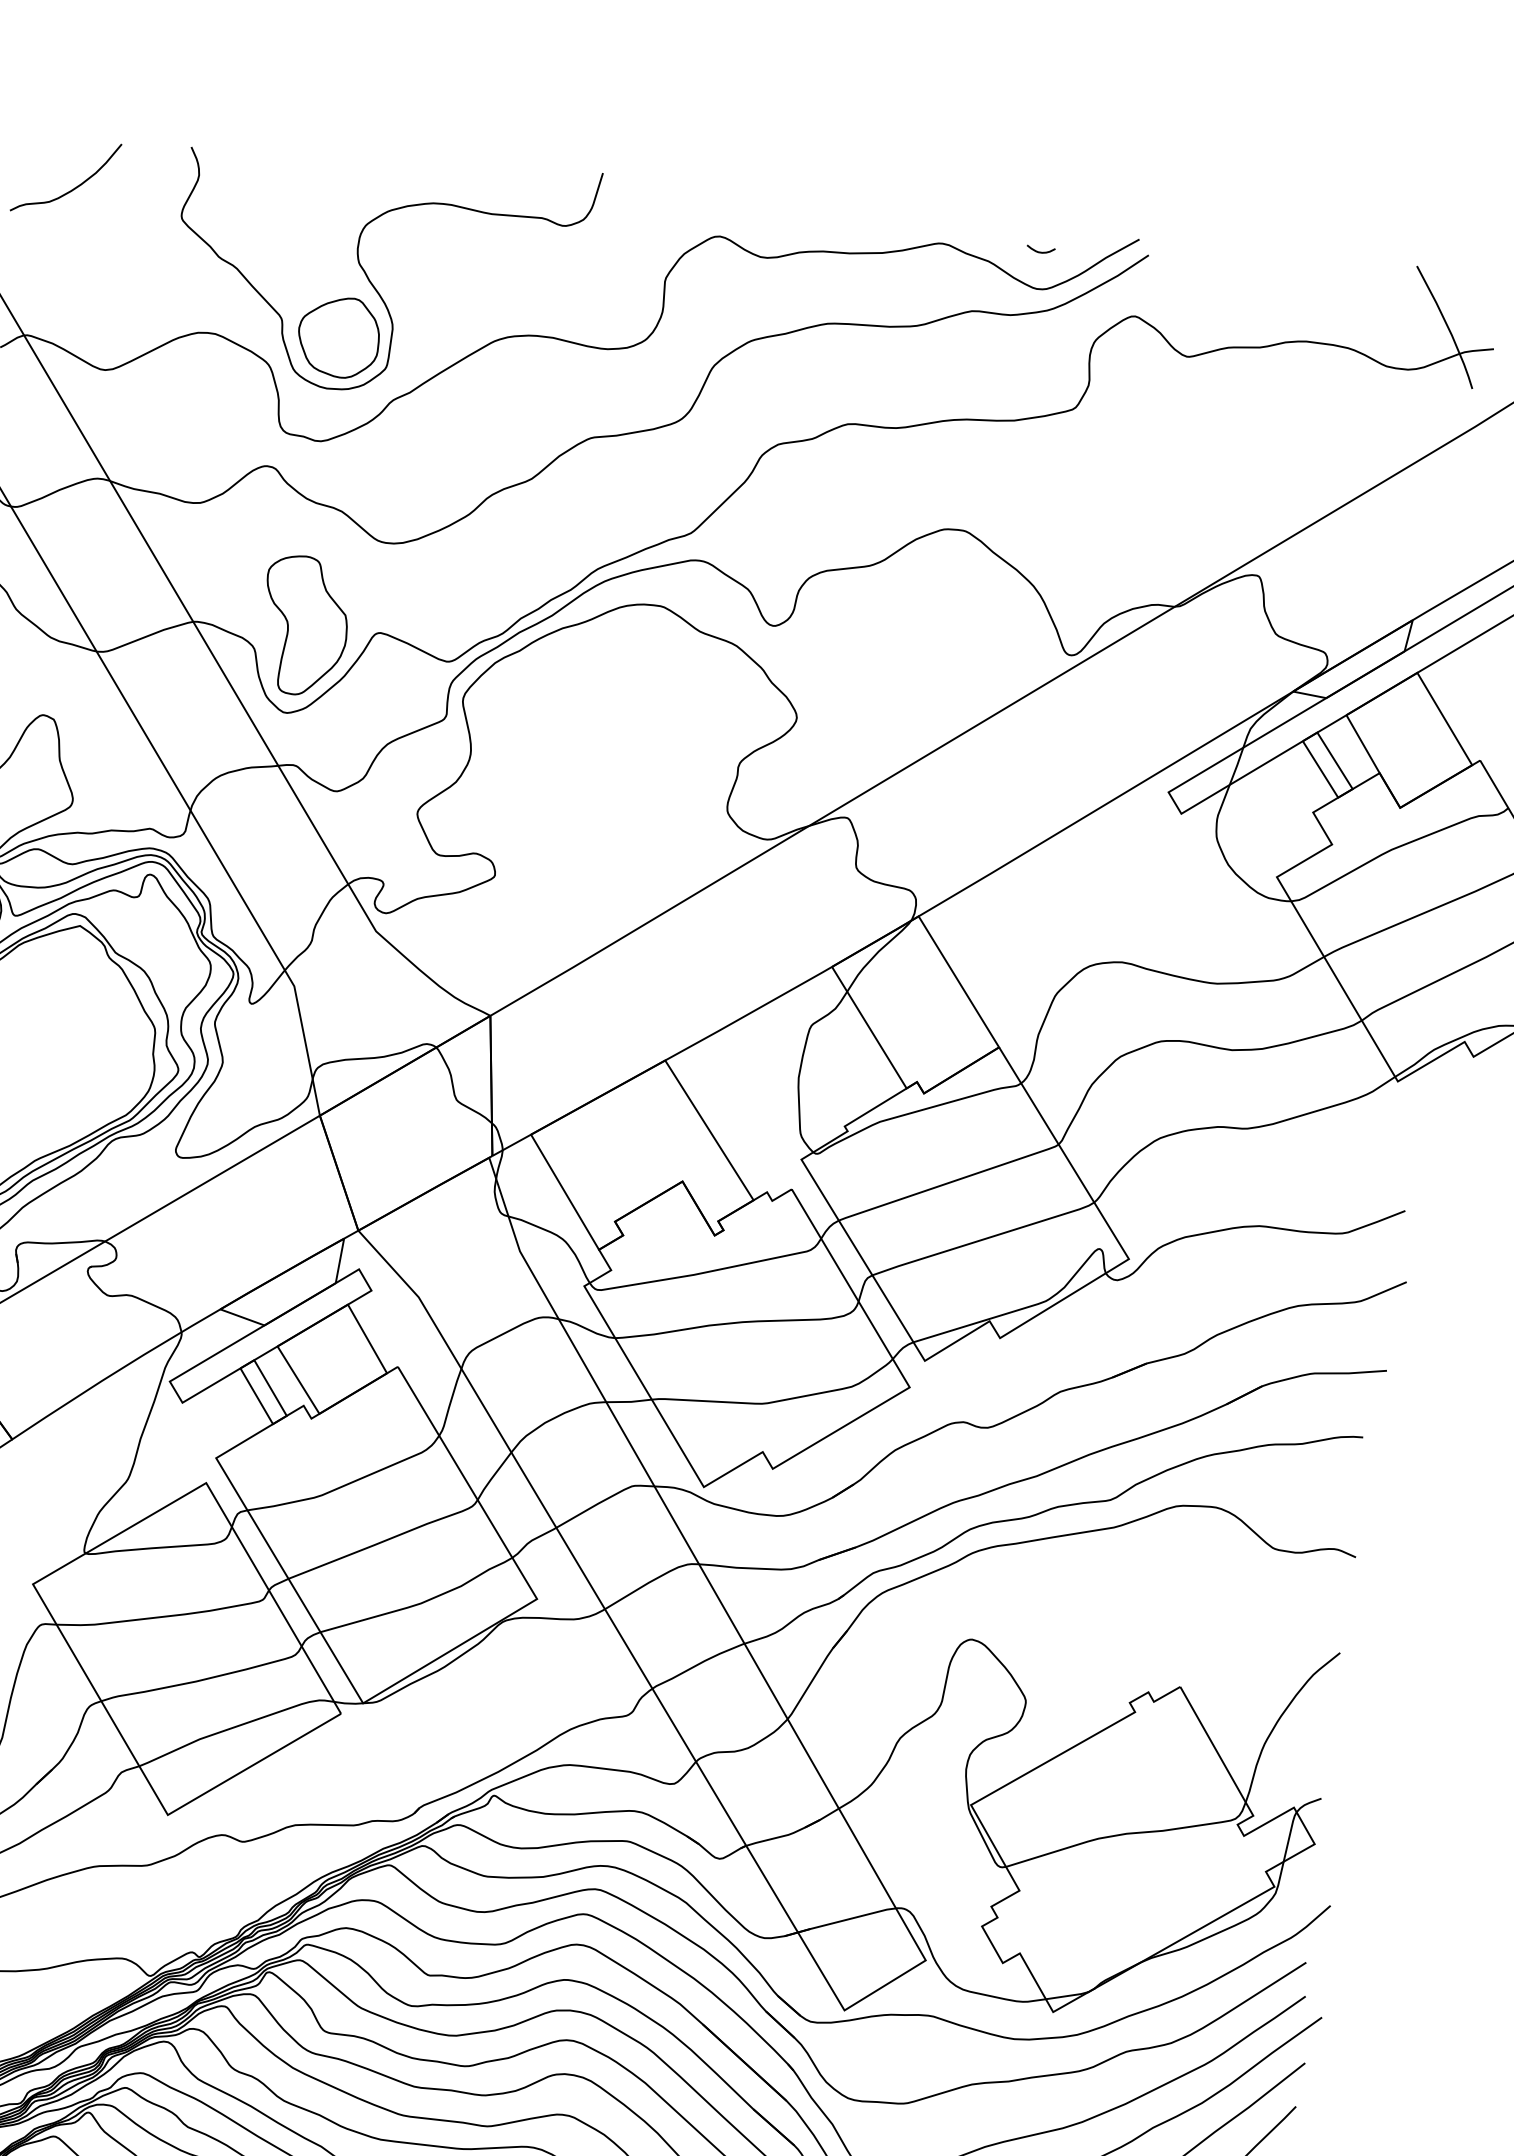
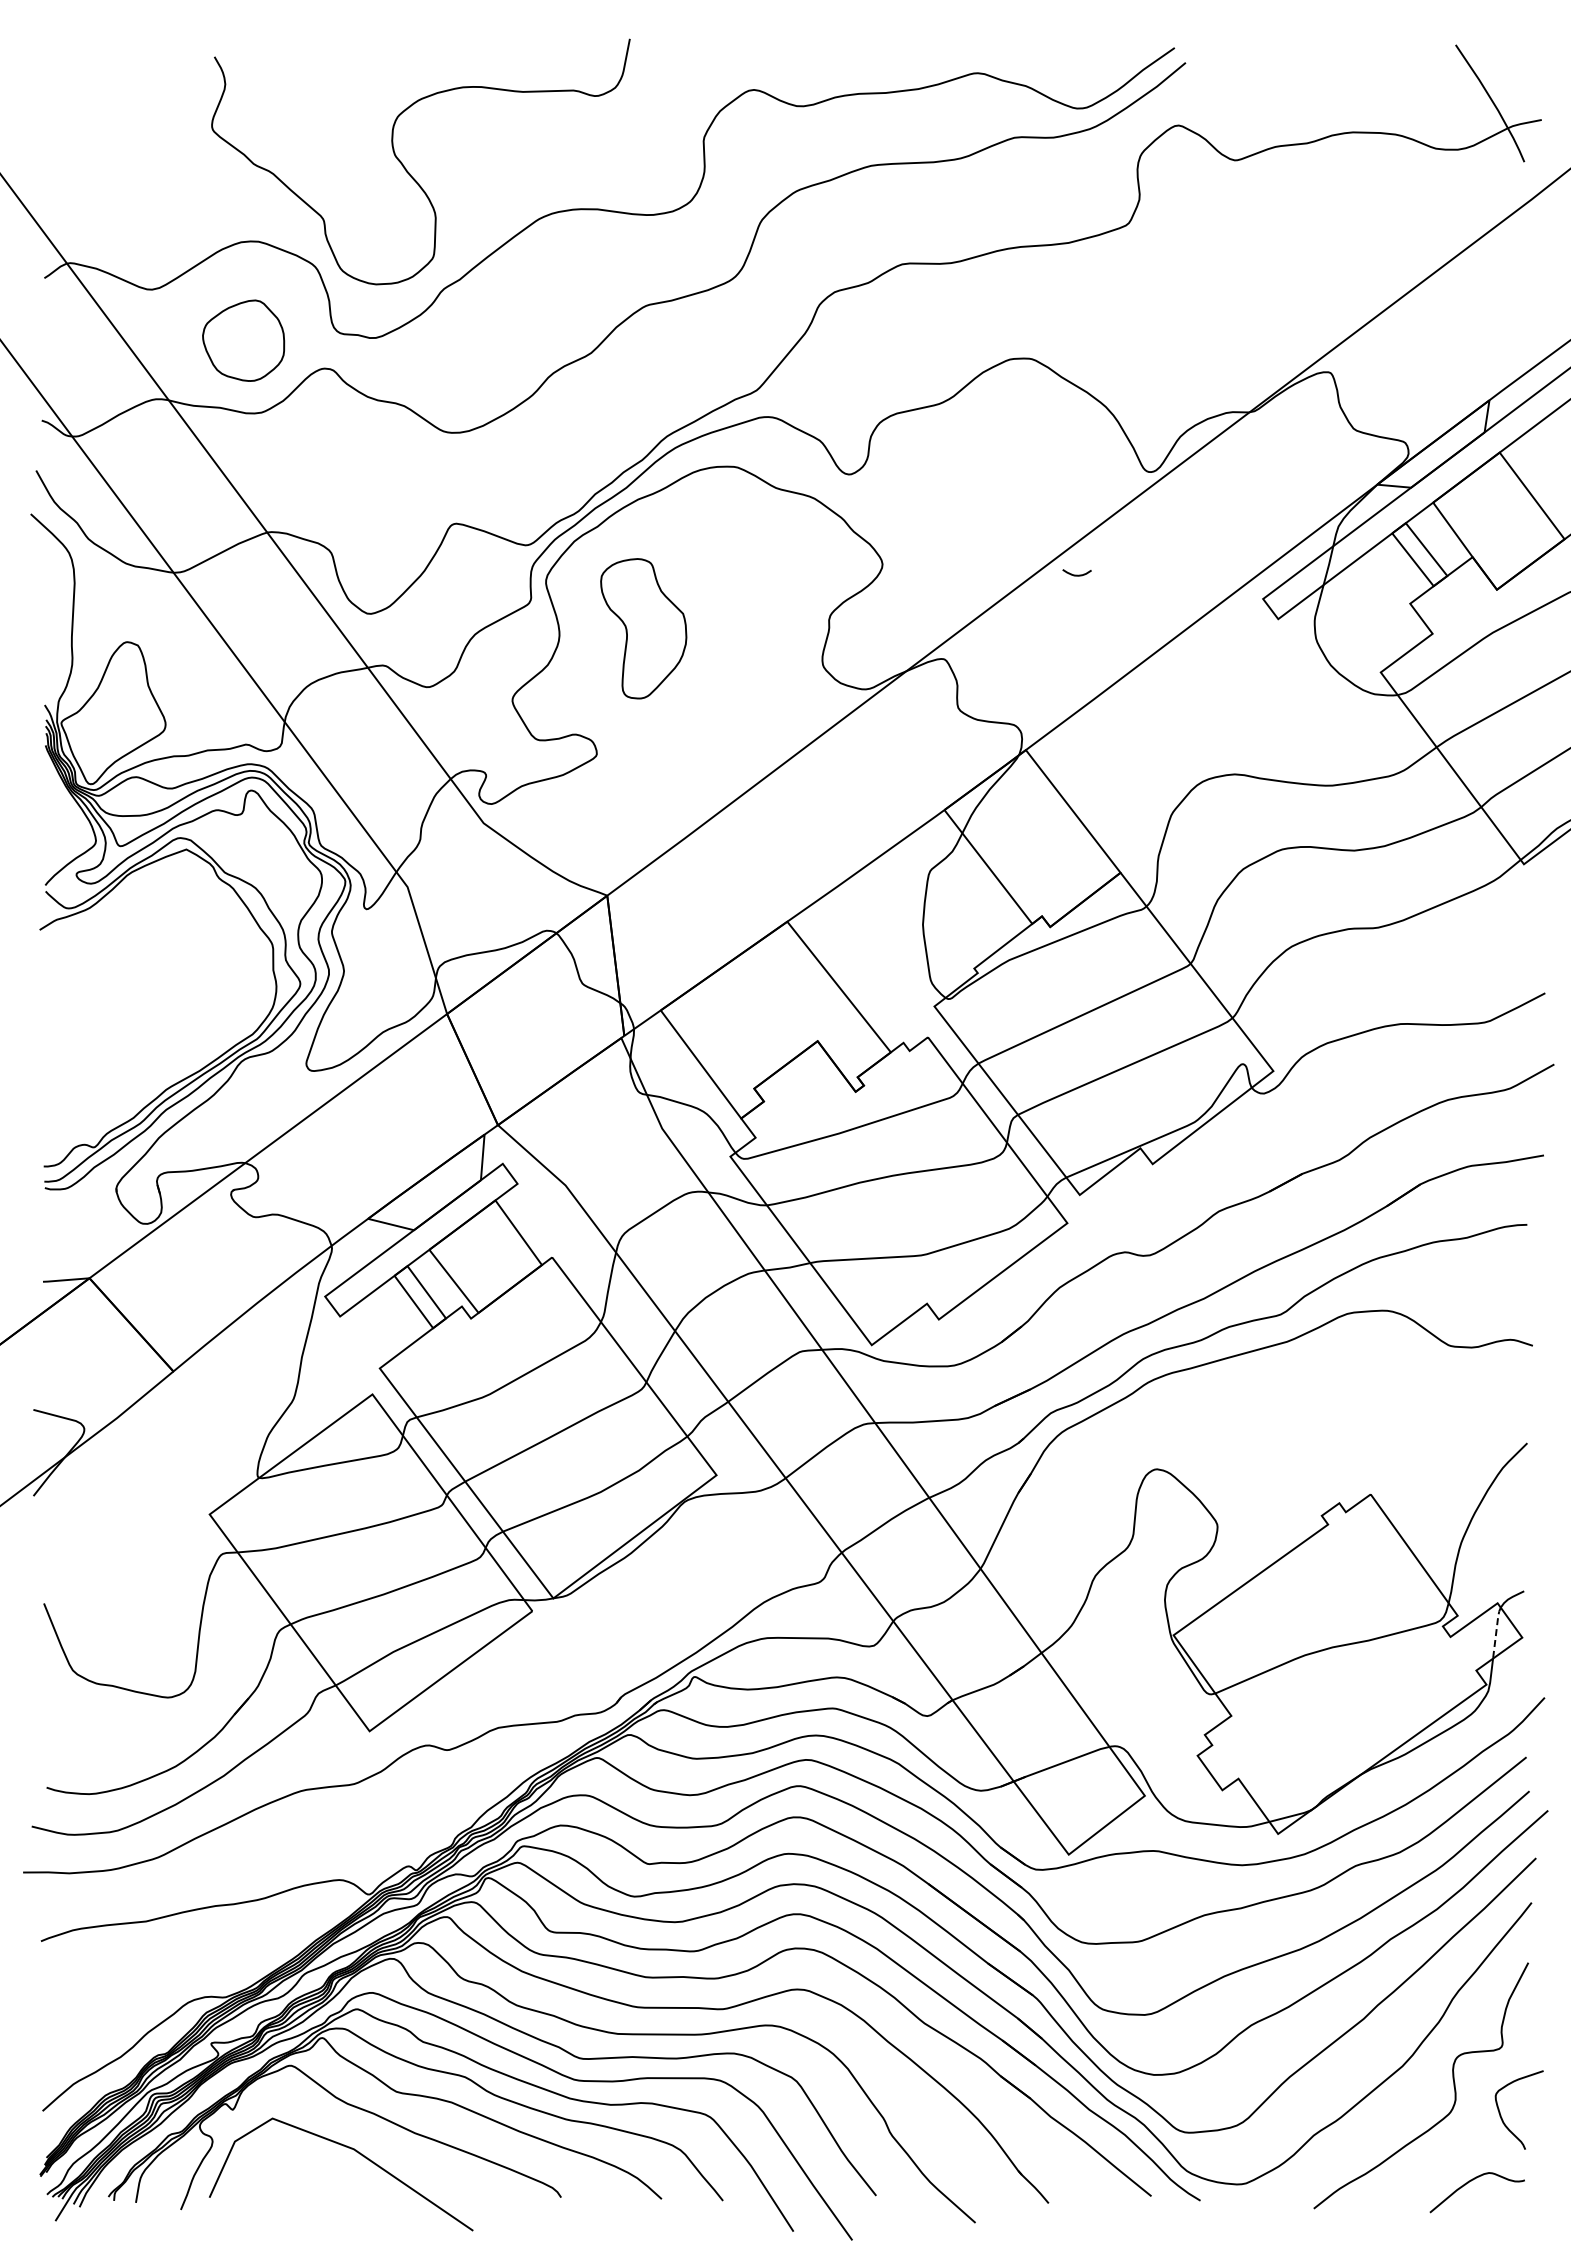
curve: (71, 189) -> (98, 112), removed
curve: (1040, 251) -> (1076, 574), moved
part: (338, 337) -> (243, 340), moved
part: (304, 625) -> (643, 628), moved
line: (1289, 1835) -> (1496, 1631), solid -> dashed

